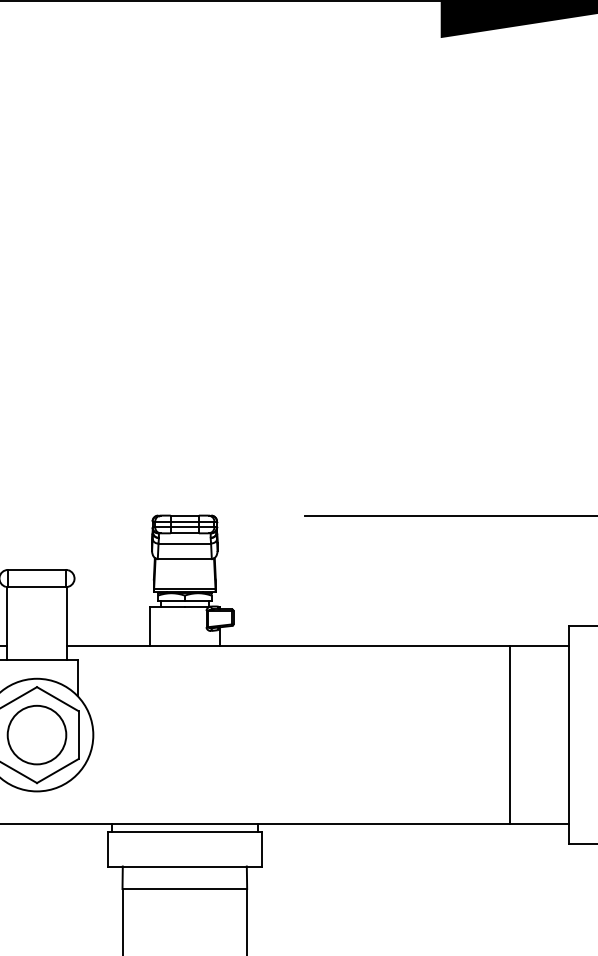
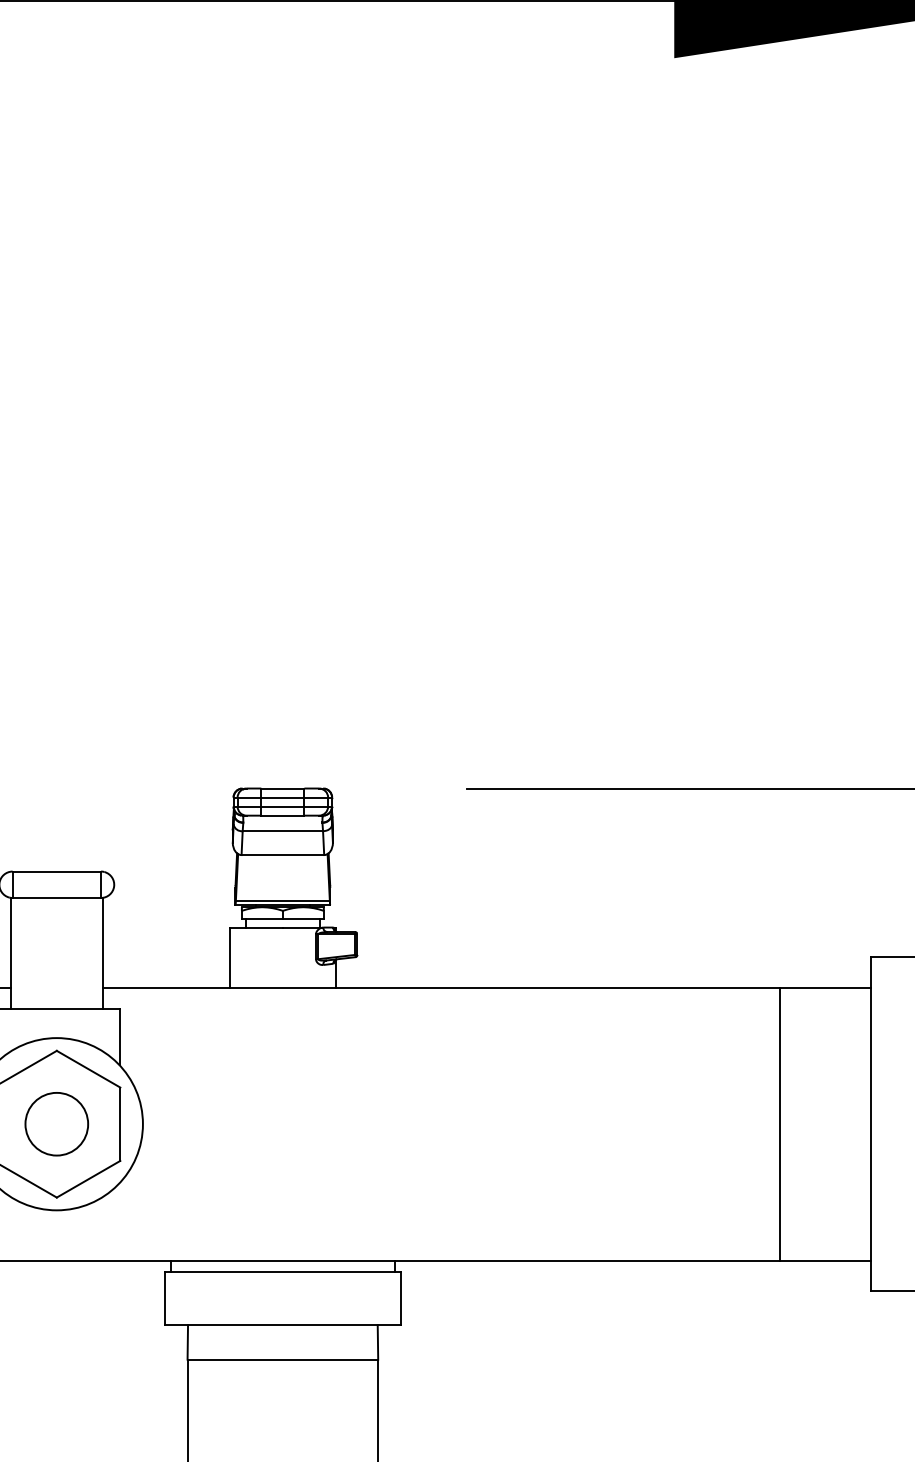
circle: (36, 734) -> (56, 1123), size x0.7

